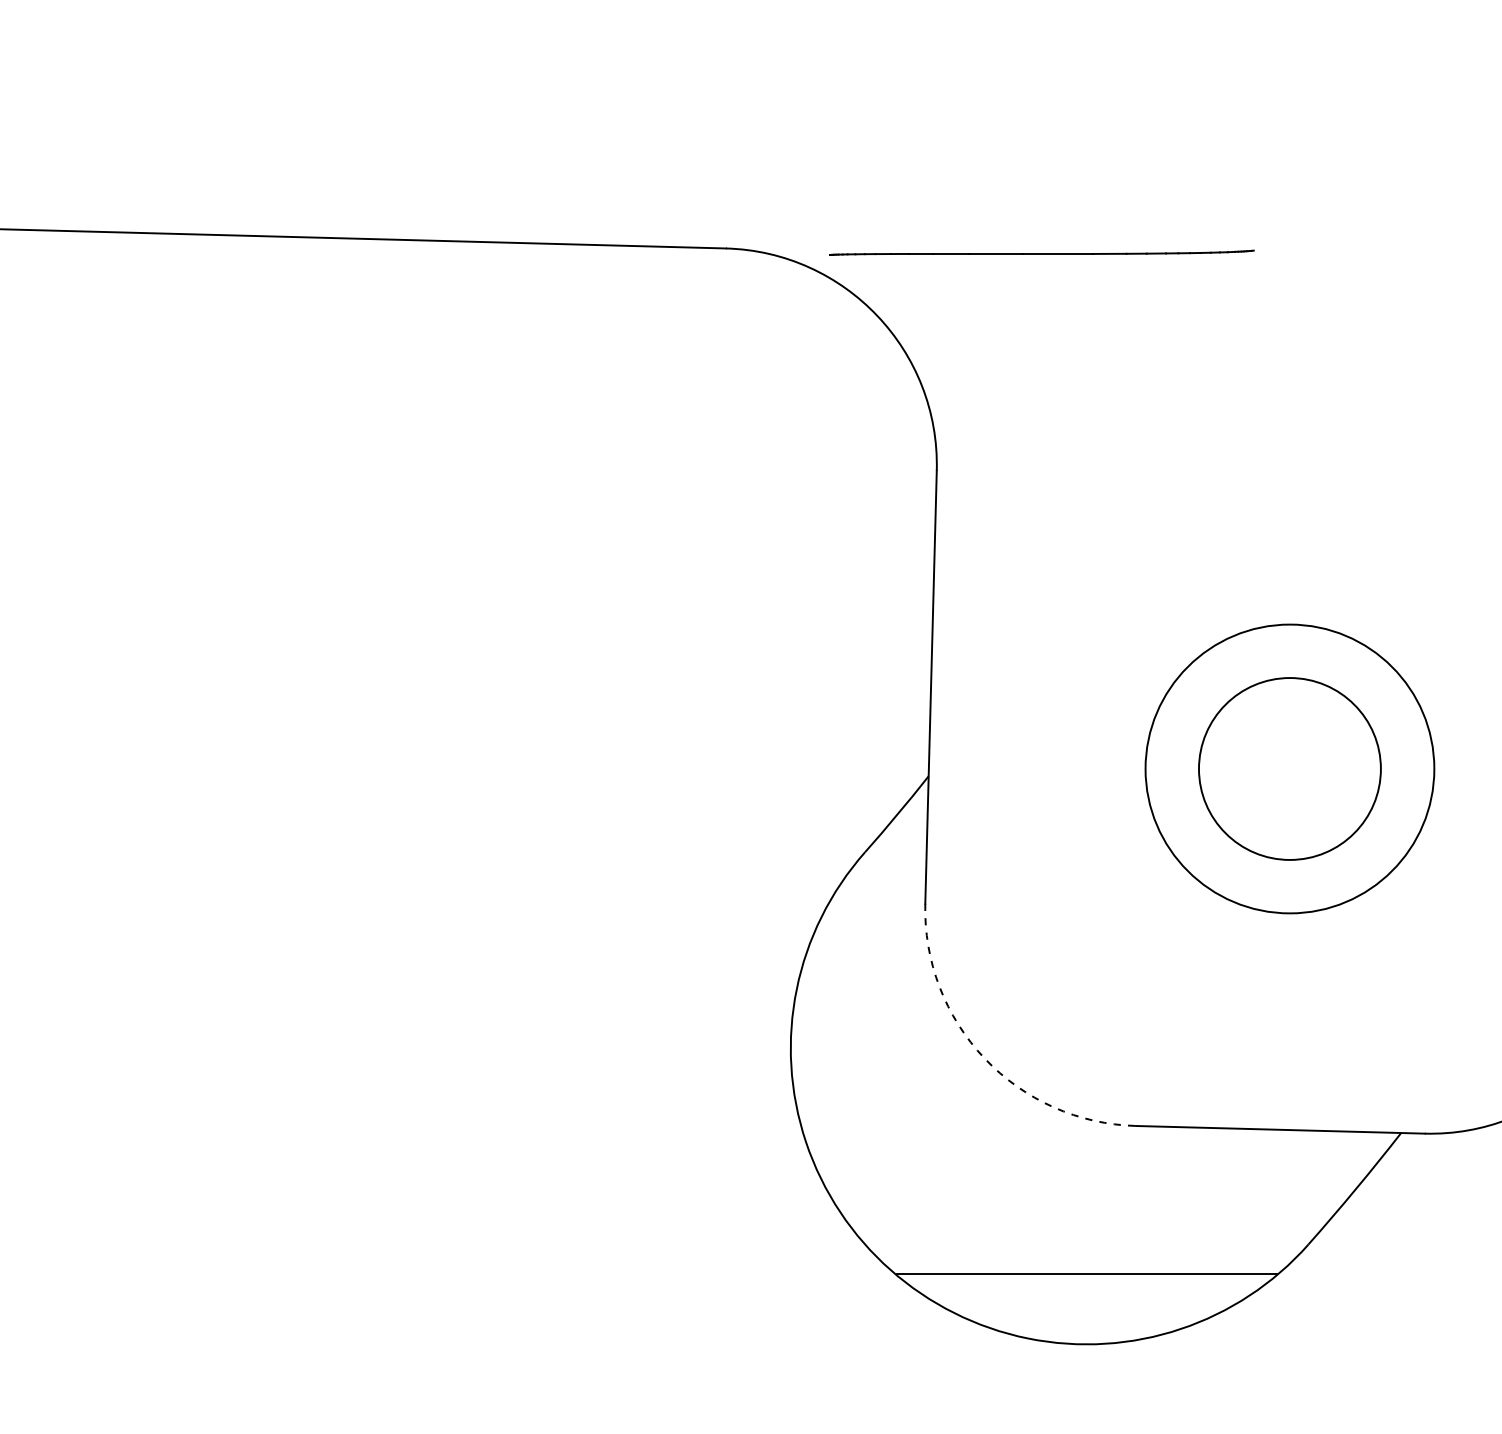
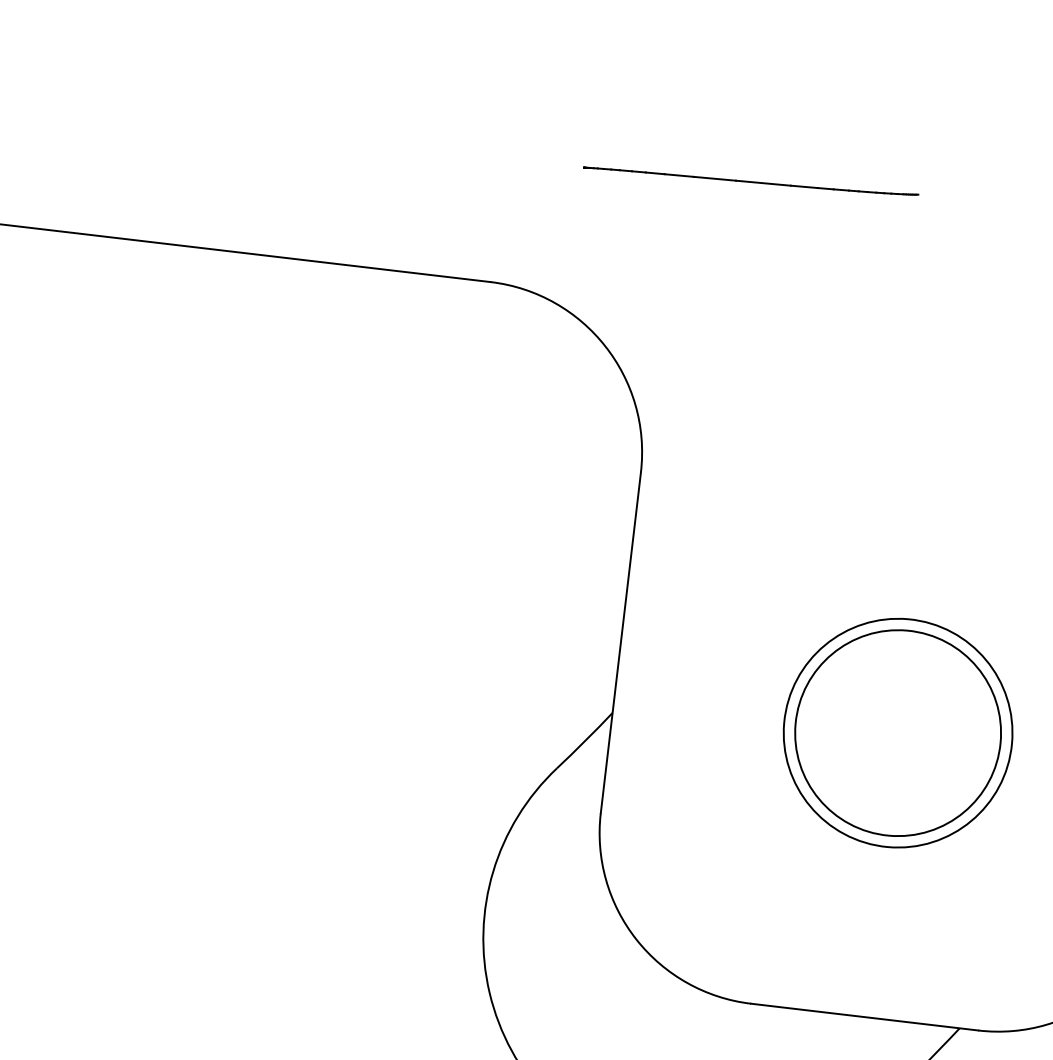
part: (1041, 252) -> (750, 180), moved
circle: (1289, 768) -> (897, 732), size x1.43
arc: (984, 1058) -> (636, 939), dashed -> solid

